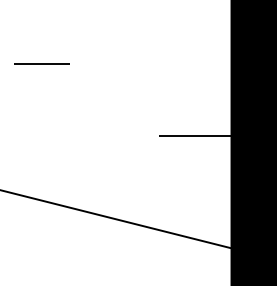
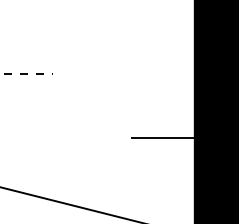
line: (42, 63) -> (29, 74), solid -> dashed

